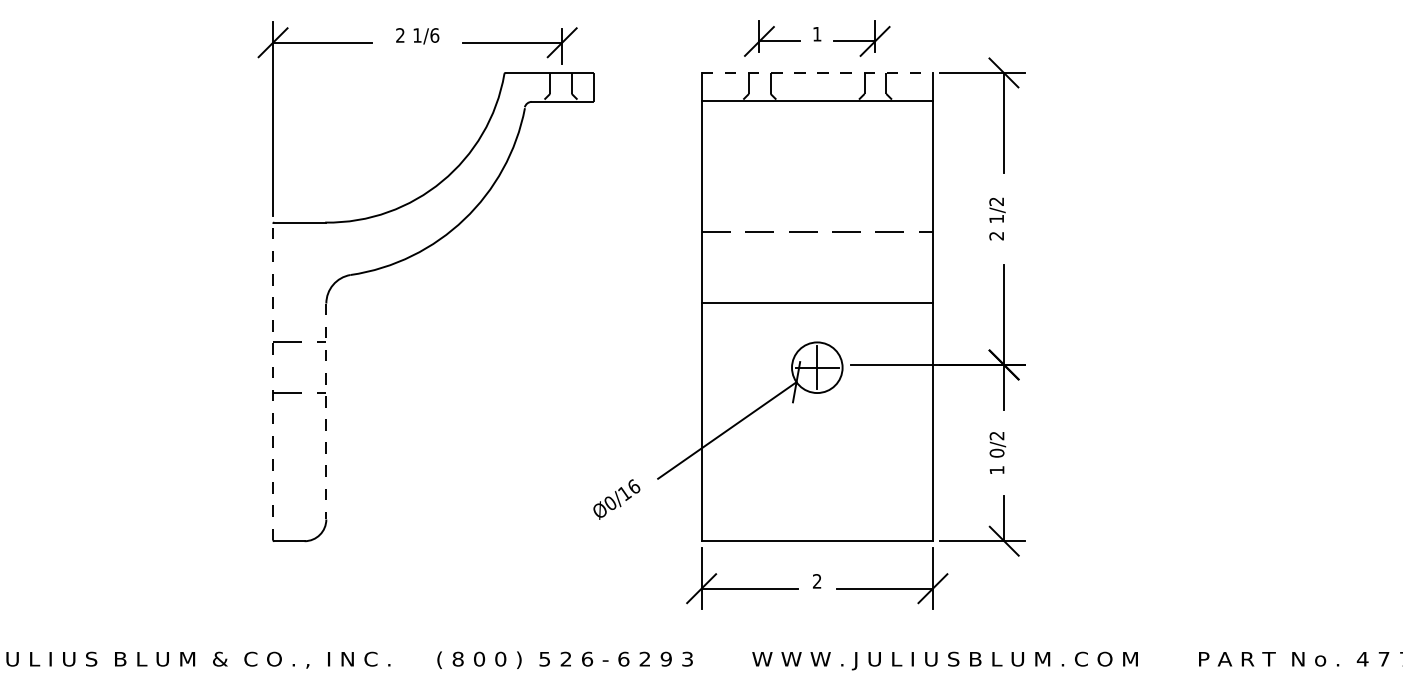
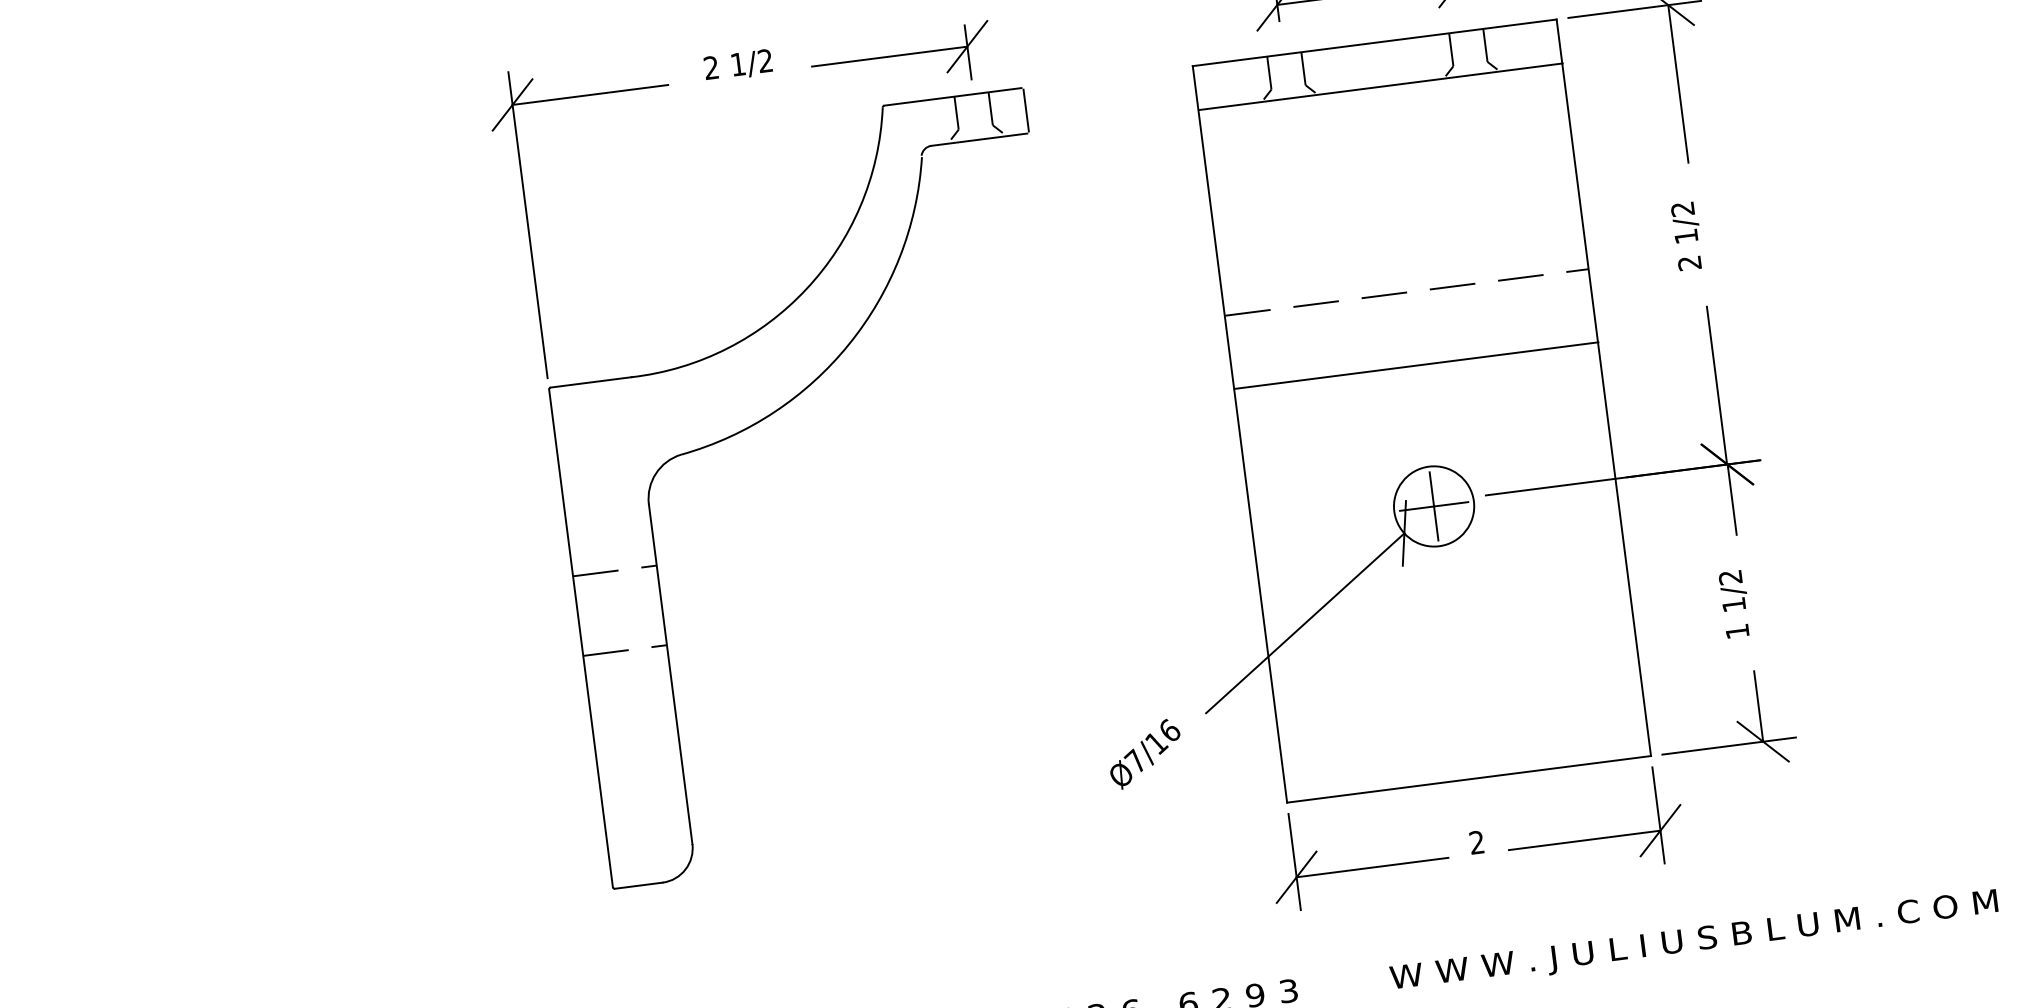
text: (434, 35) -> (765, 61), 1/6 -> 1/2
line: (817, 72) -> (1374, 42), dashed -> solid
line: (817, 303) -> (1416, 366), moved
line: (273, 381) -> (581, 637), dashed -> solid
line: (326, 411) -> (670, 674), dashed -> solid
text: (996, 452) -> (1733, 603), 0/2 -> 1/2
text: (609, 502) -> (1134, 760), Ø0/16 -> Ø7/16

